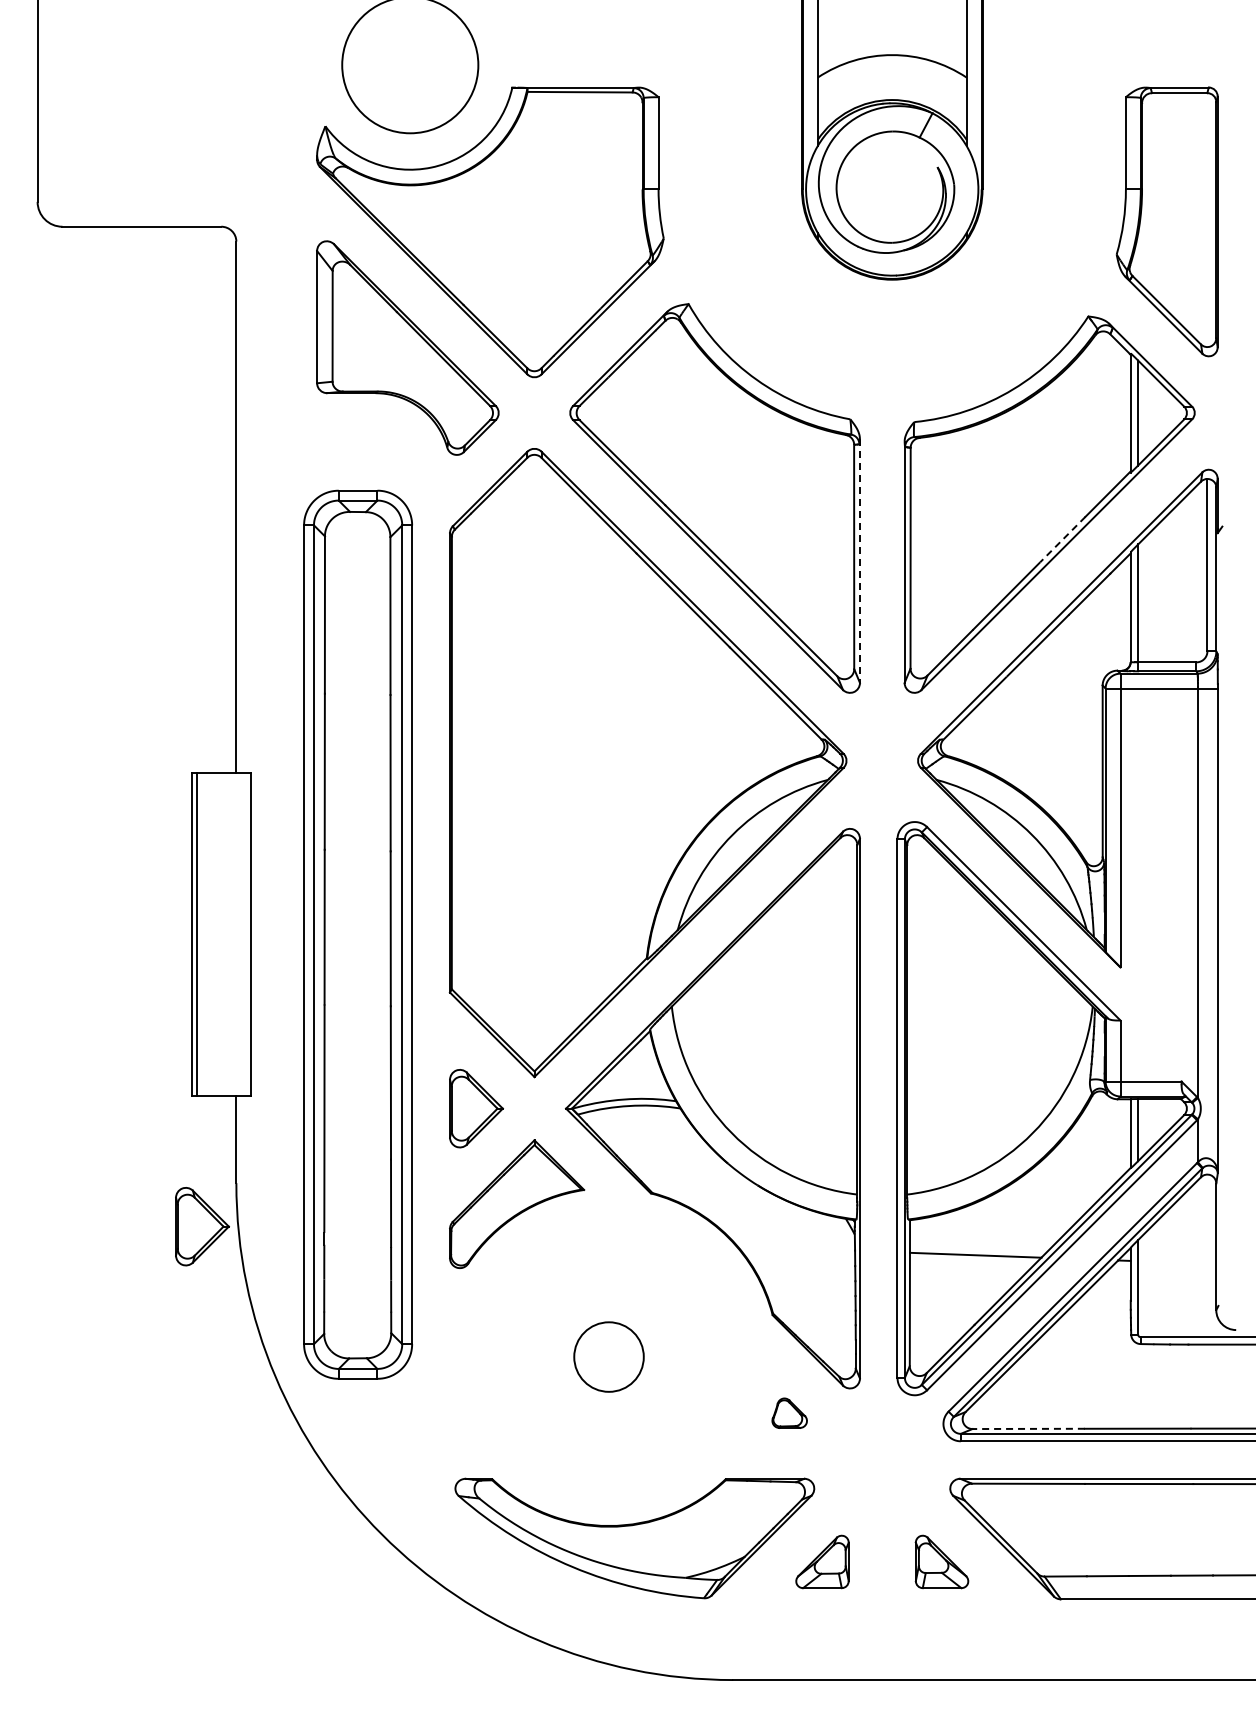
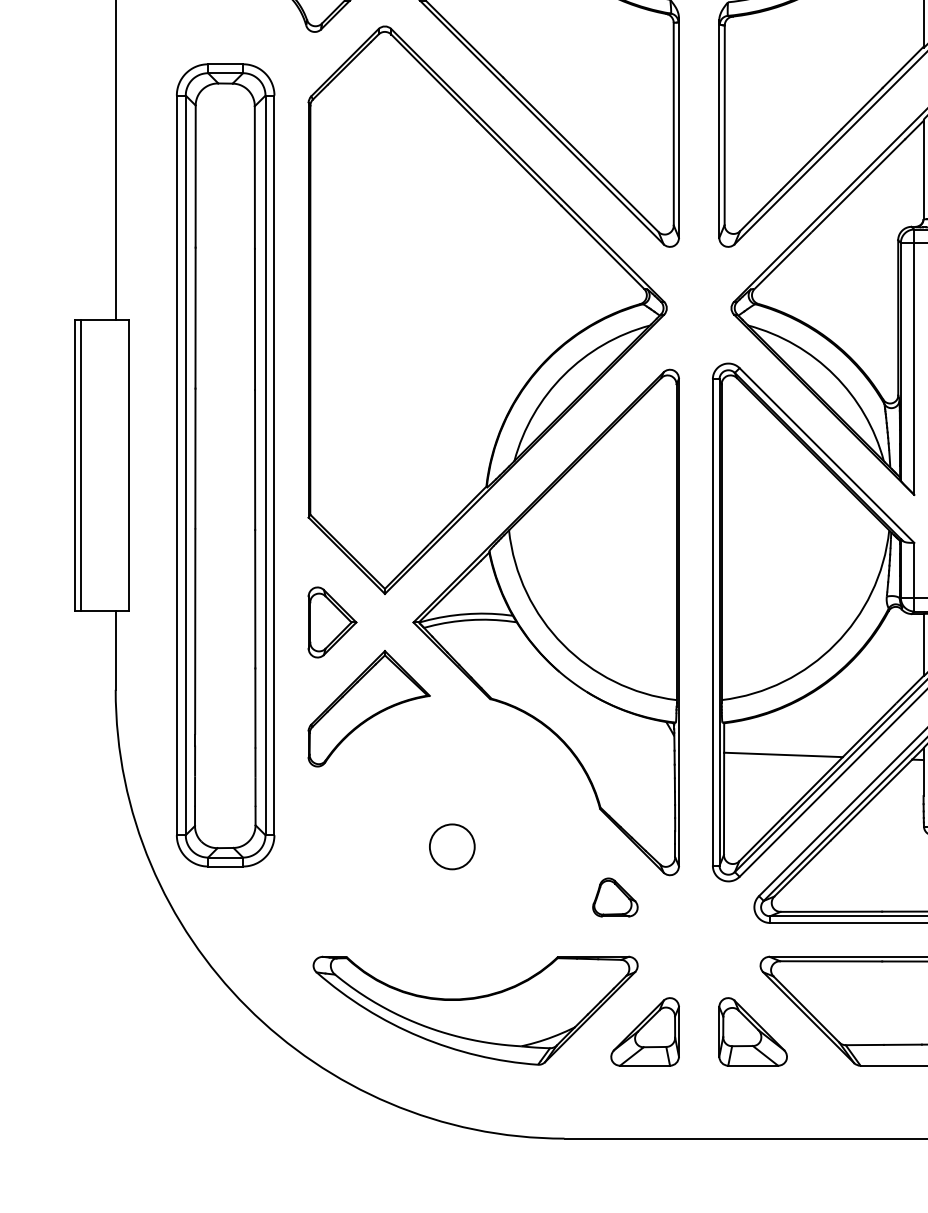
line: (1062, 539) -> (861, 108), dashed -> solid
line: (859, 561) -> (678, 128), dashed -> solid
part: (202, 1226) -> (85, 728), removed
circle: (608, 1356) -> (451, 846), size x0.71
part: (789, 1413) -> (615, 897), size x1.43
line: (1028, 1428) -> (831, 911), dashed -> solid
part: (822, 1561) -> (645, 1031), size x1.43
part: (941, 1561) -> (752, 1031), size x1.43

